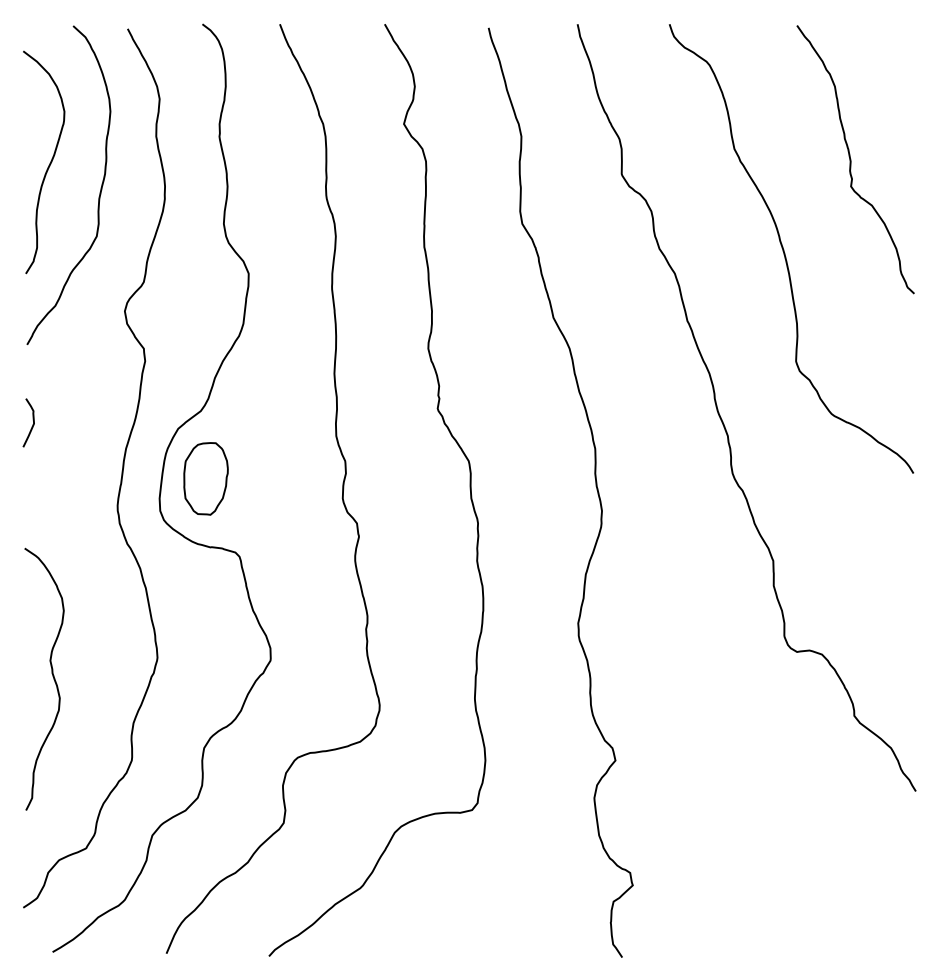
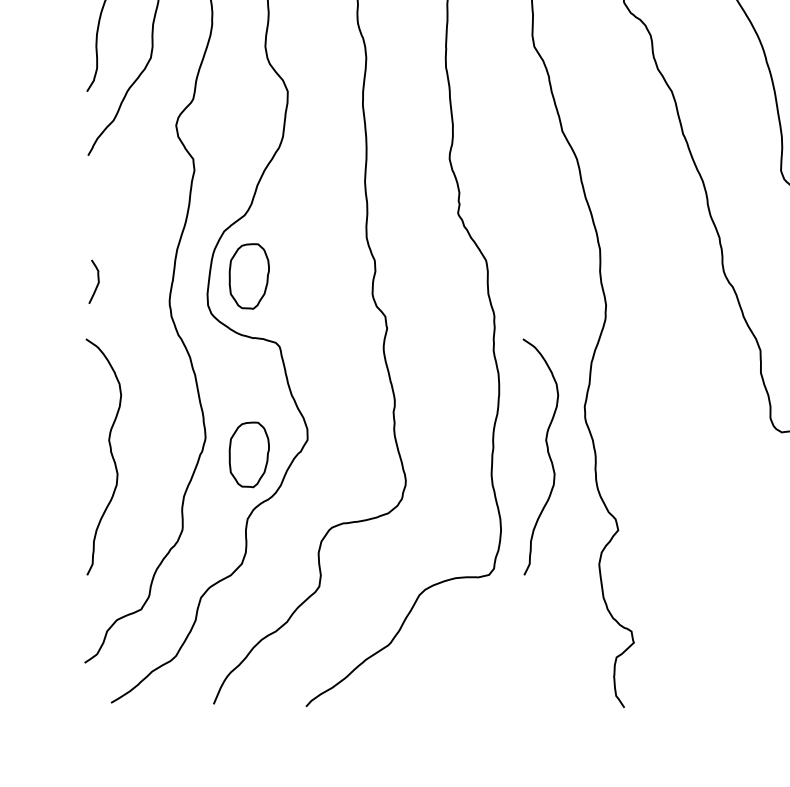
curve: (32, 424) -> (97, 283), moved
part: (205, 676) -> (248, 454), added
curve: (537, 676) -> (548, 454), added

